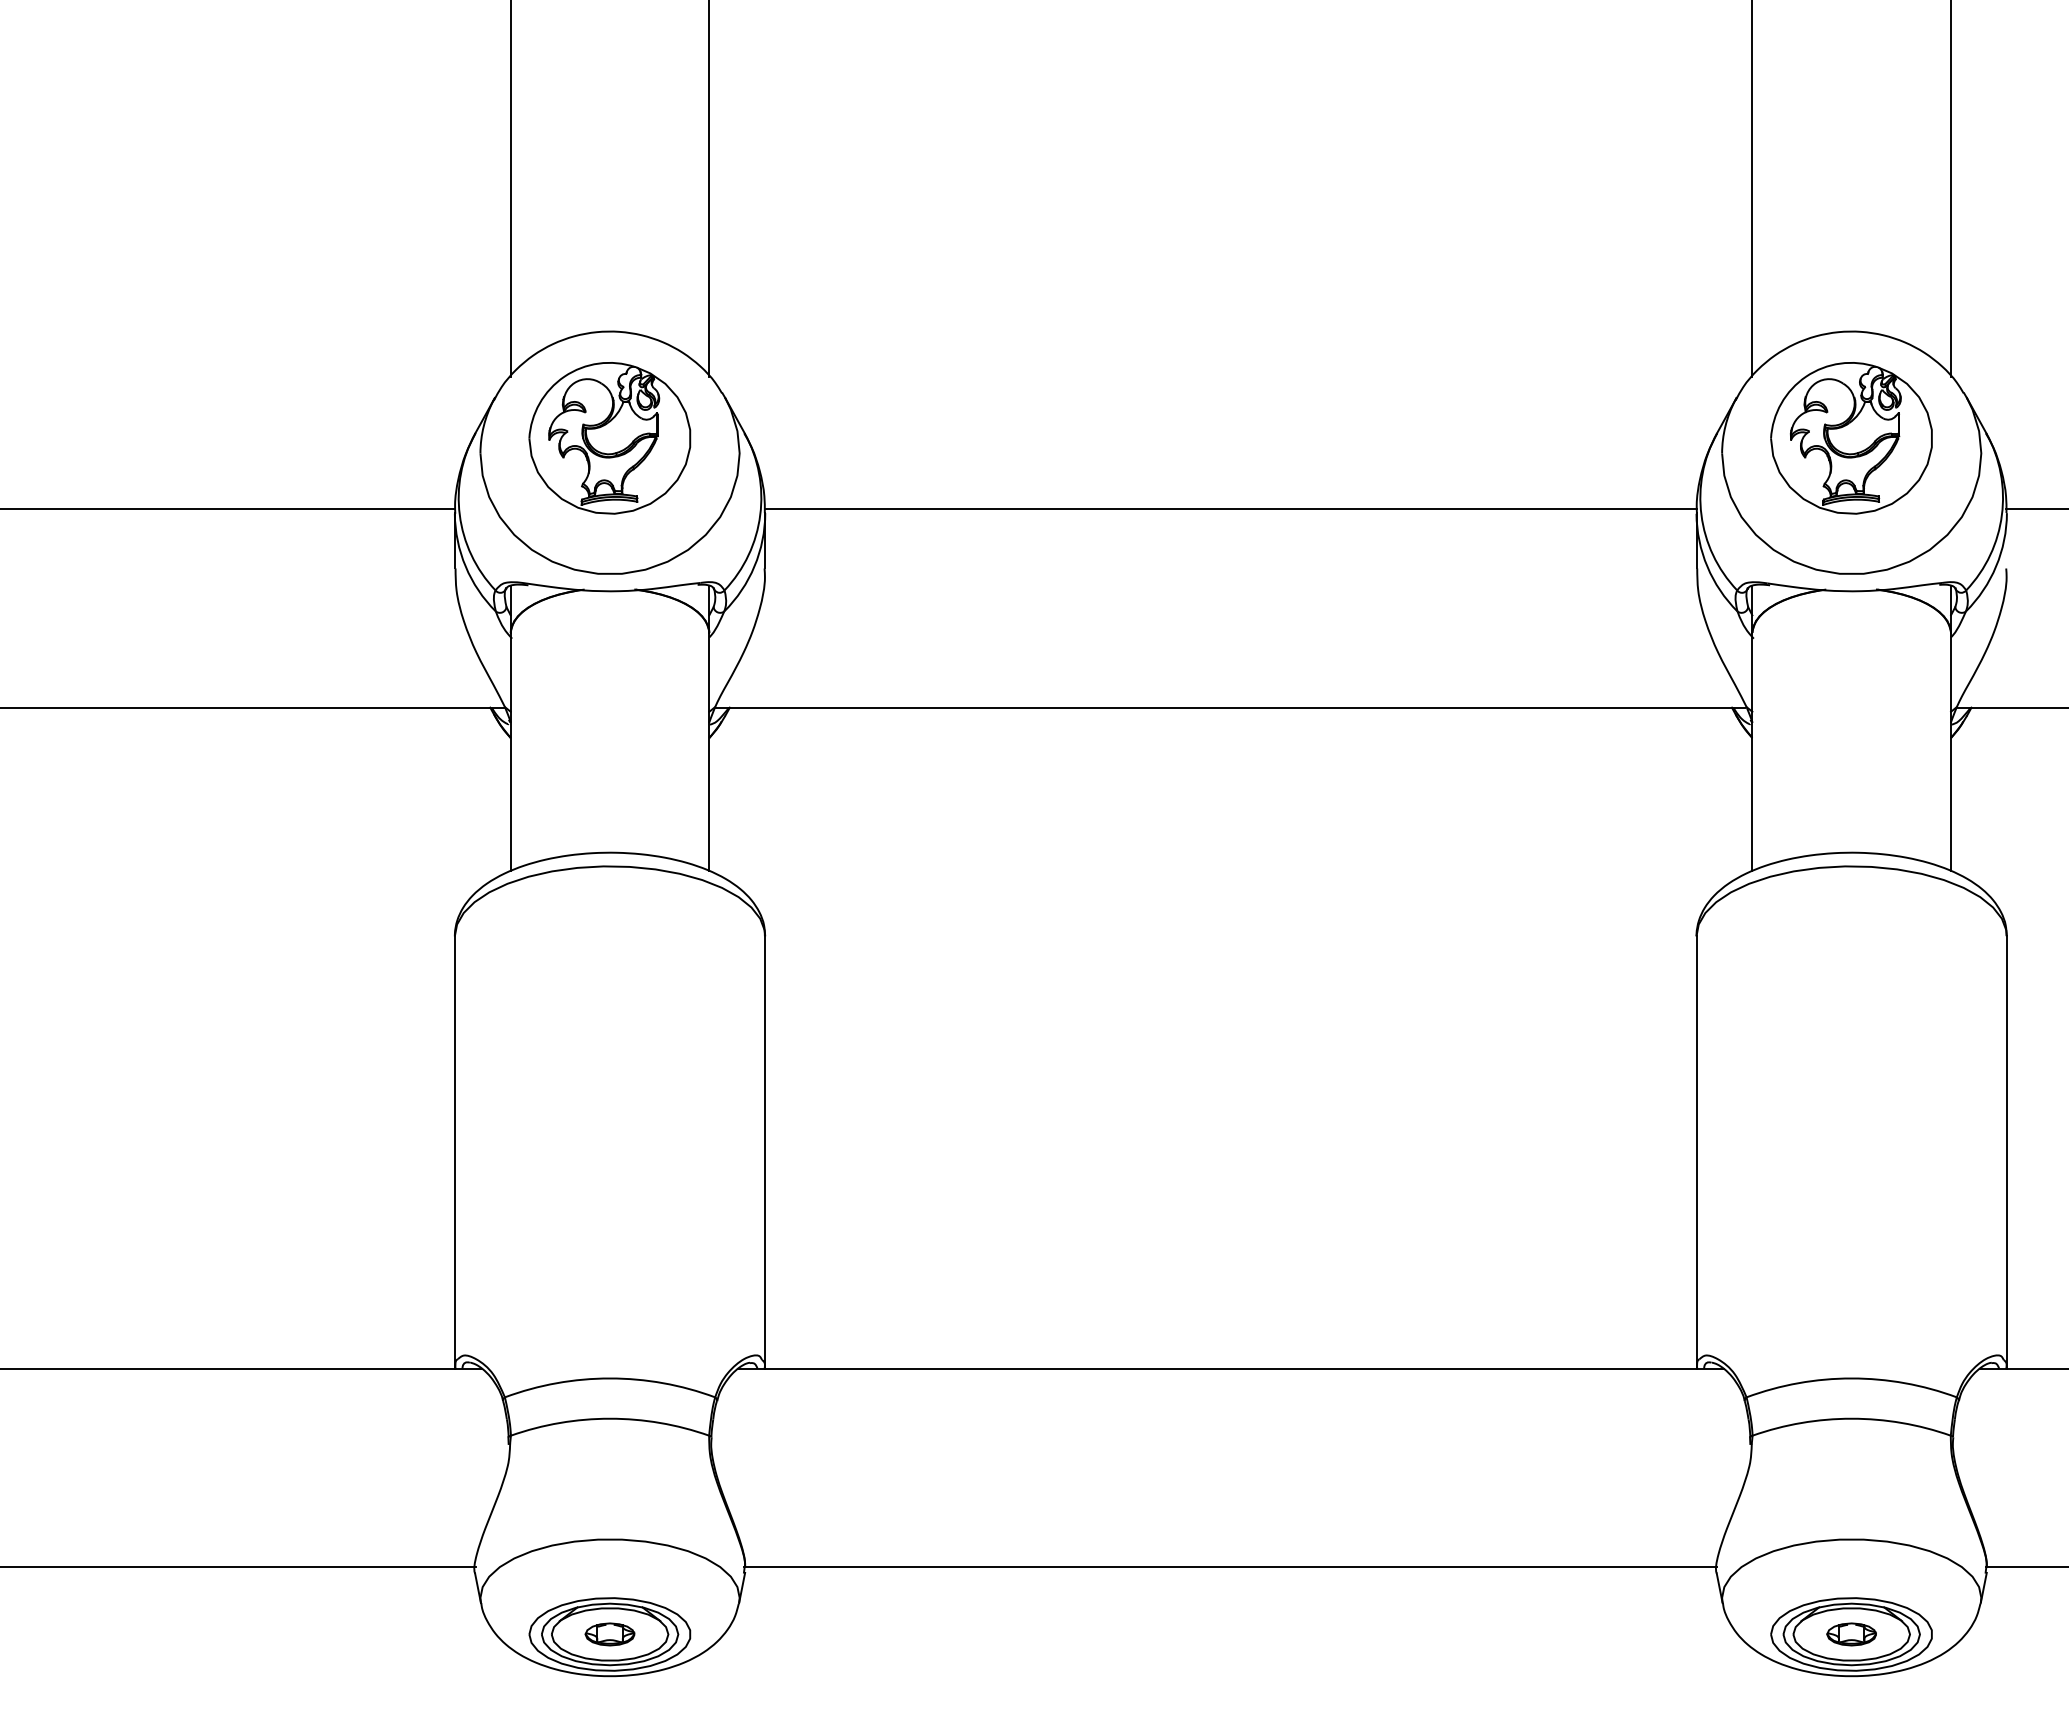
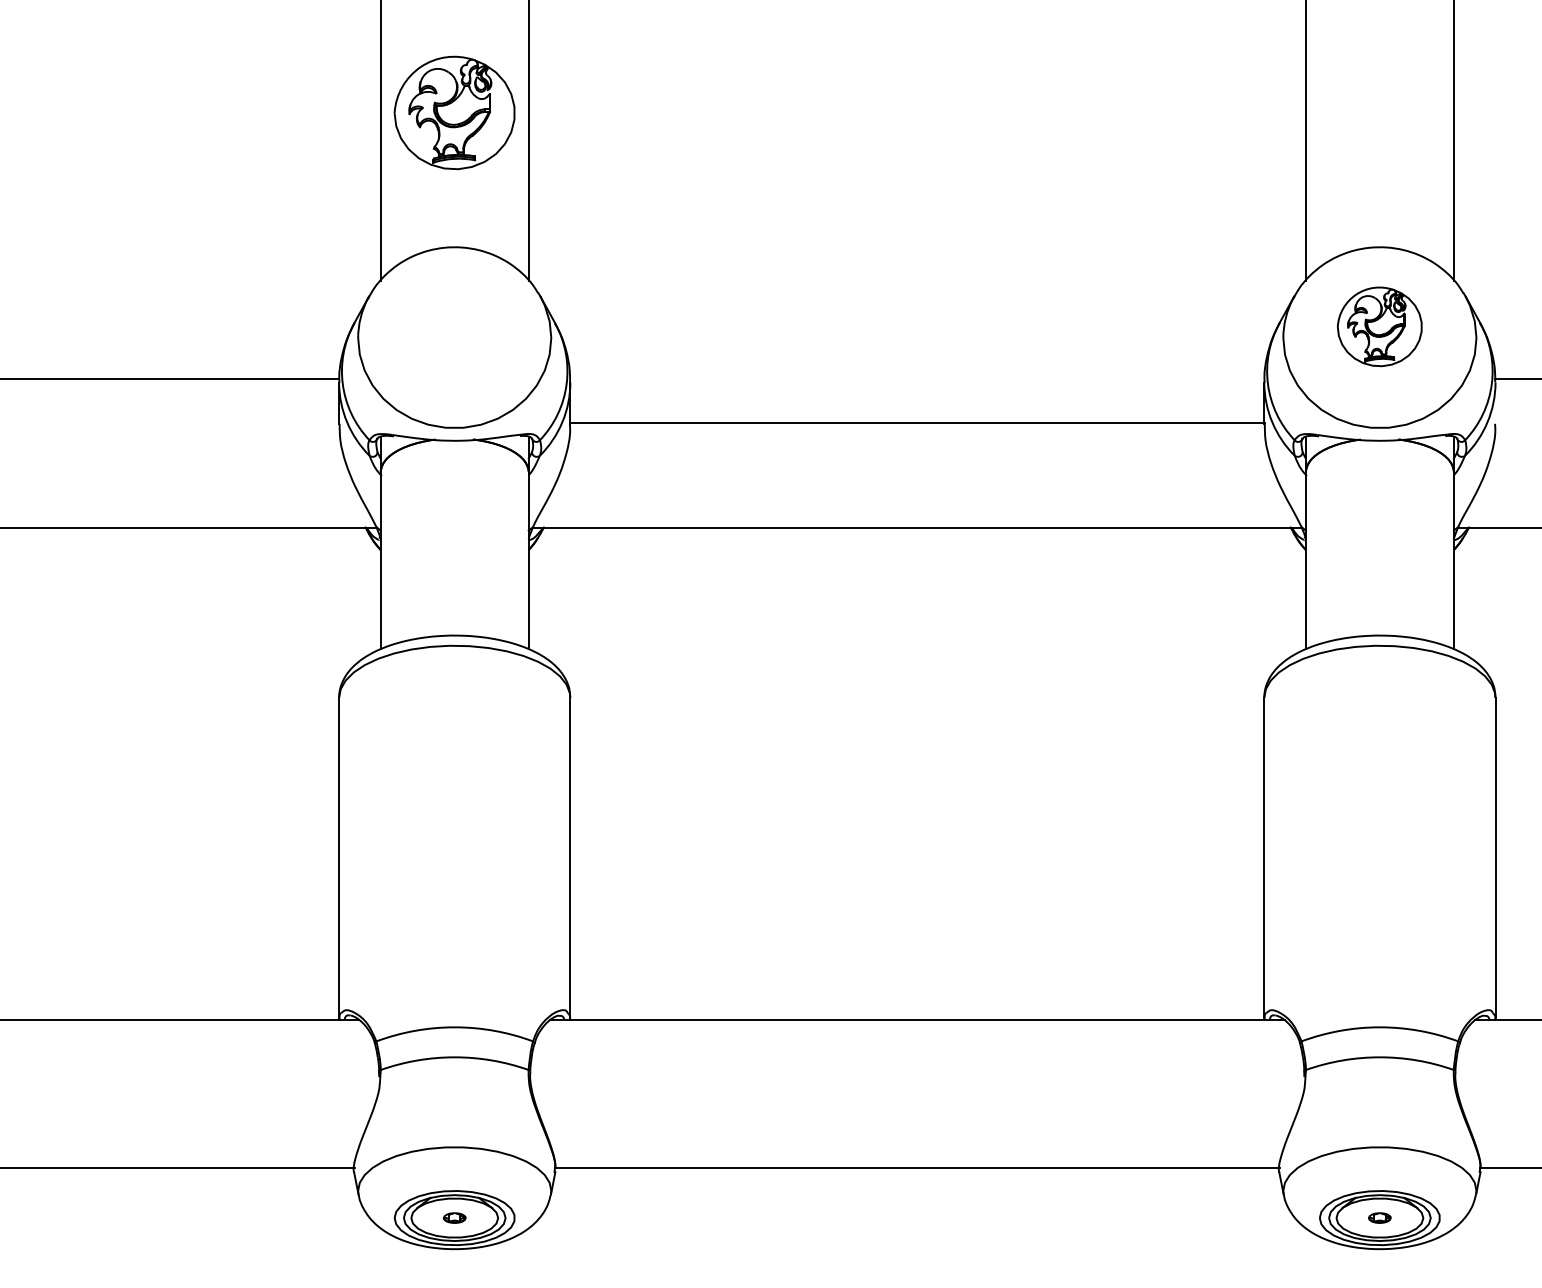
part: (609, 438) -> (454, 113), moved
part: (1851, 438) -> (1379, 326), size x0.7
line: (1230, 509) -> (917, 423), moved
part: (609, 1634) -> (454, 1218), size x0.6
part: (1851, 1634) -> (1379, 1218), size x0.6

